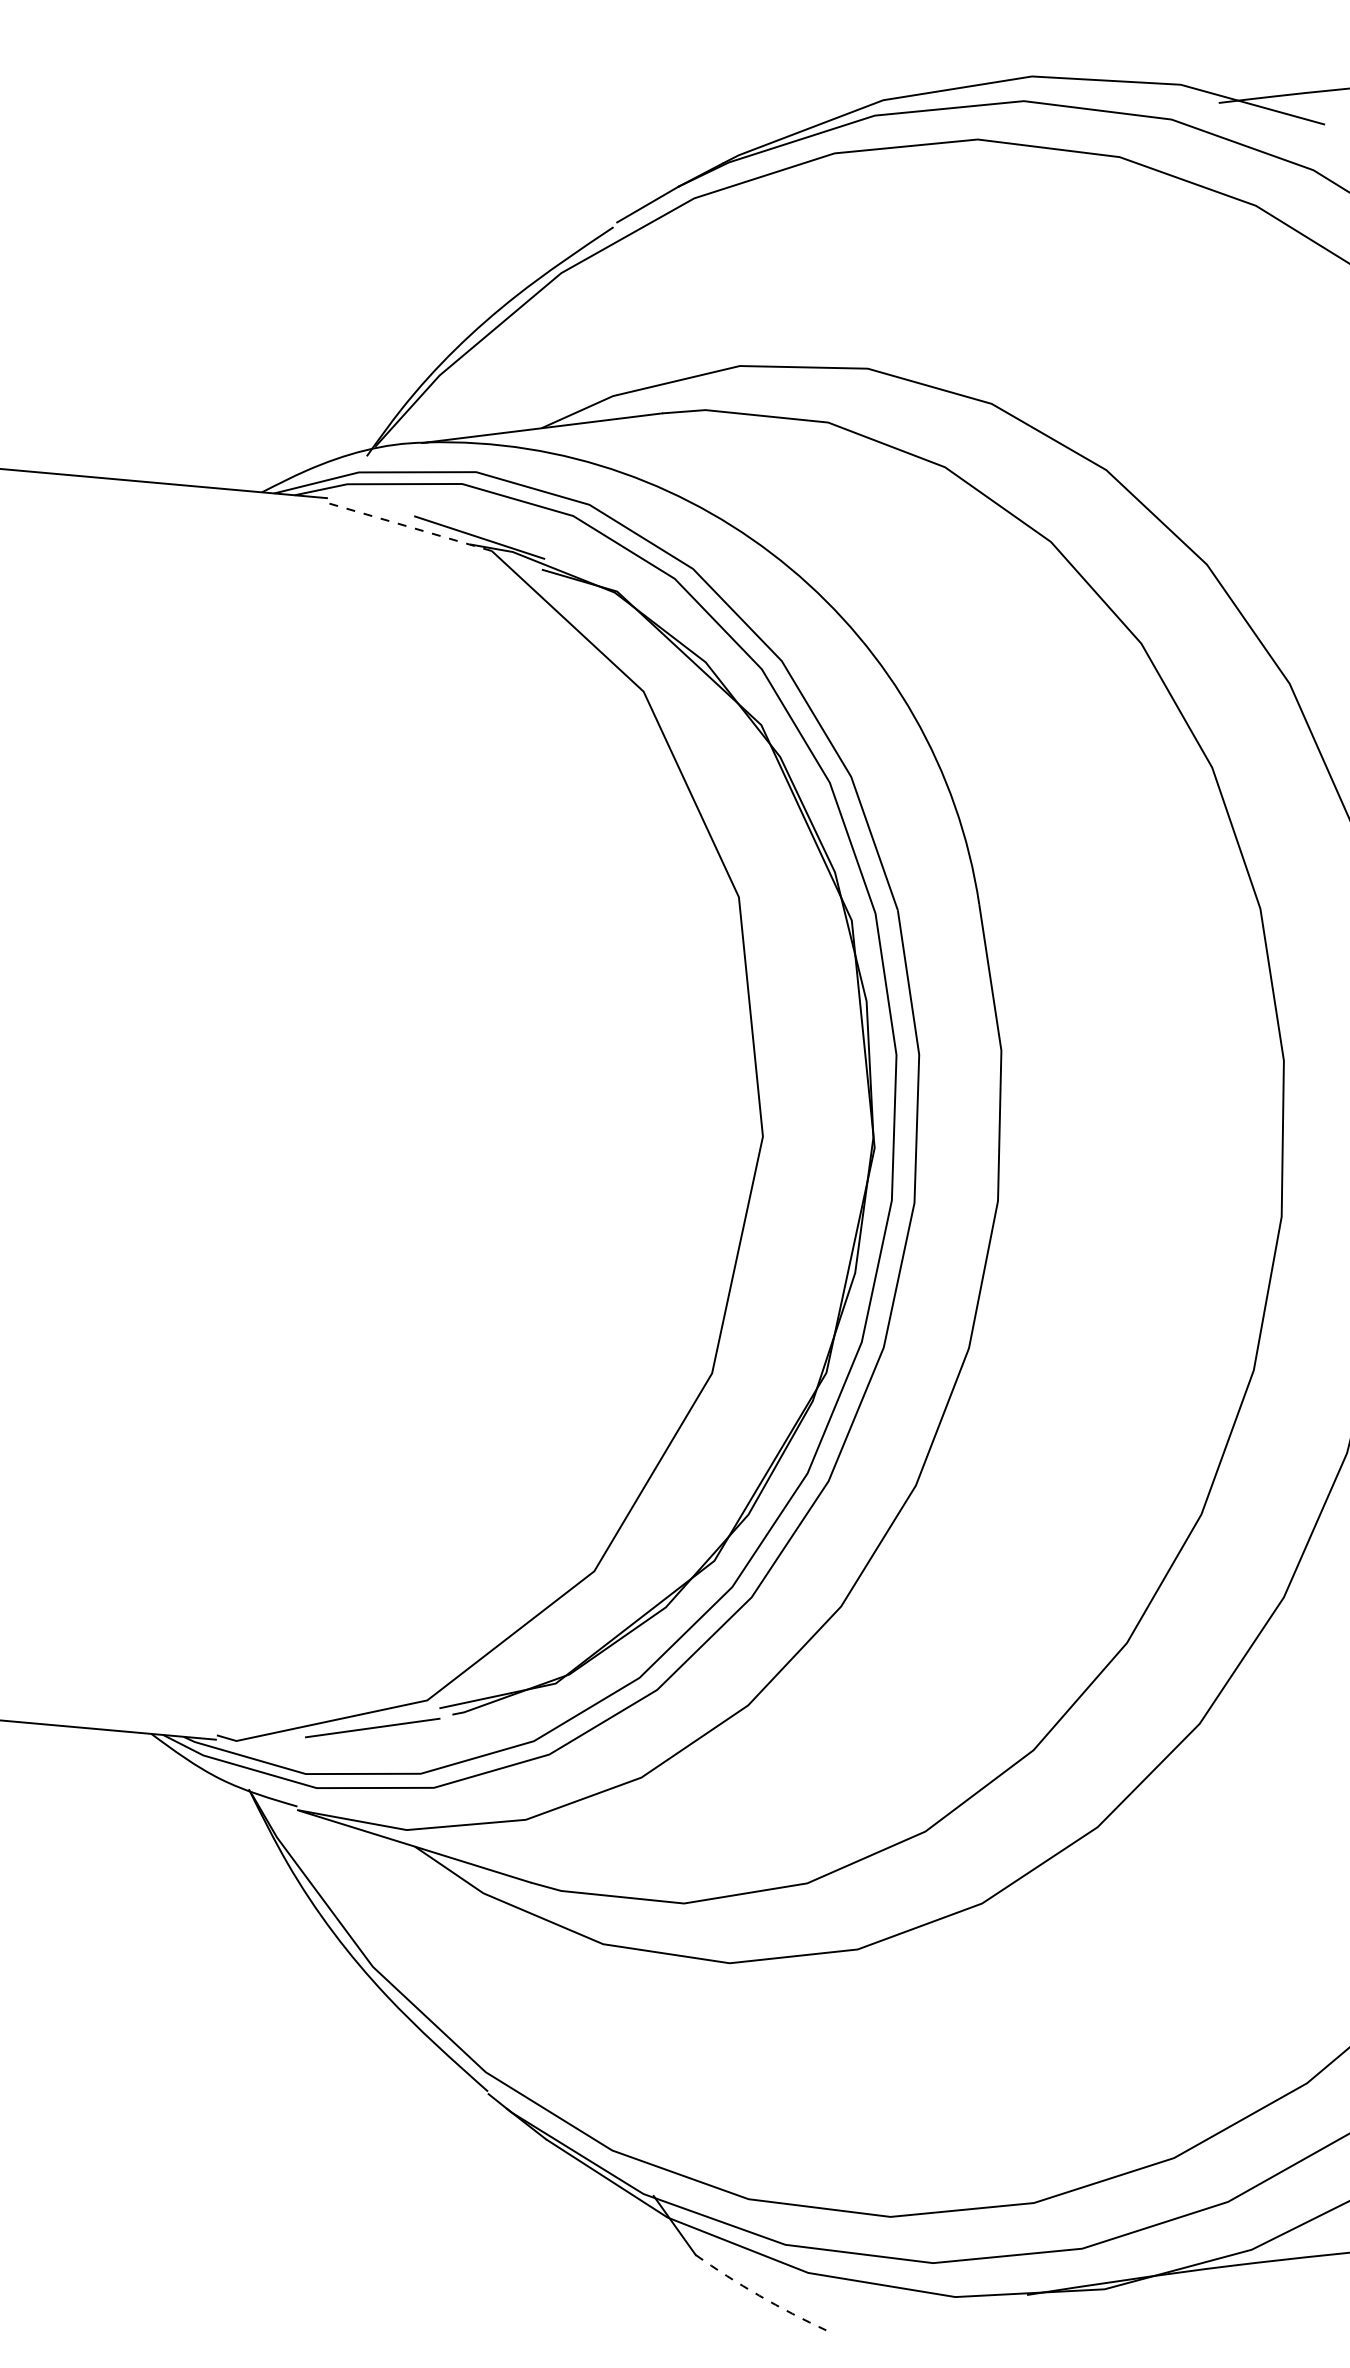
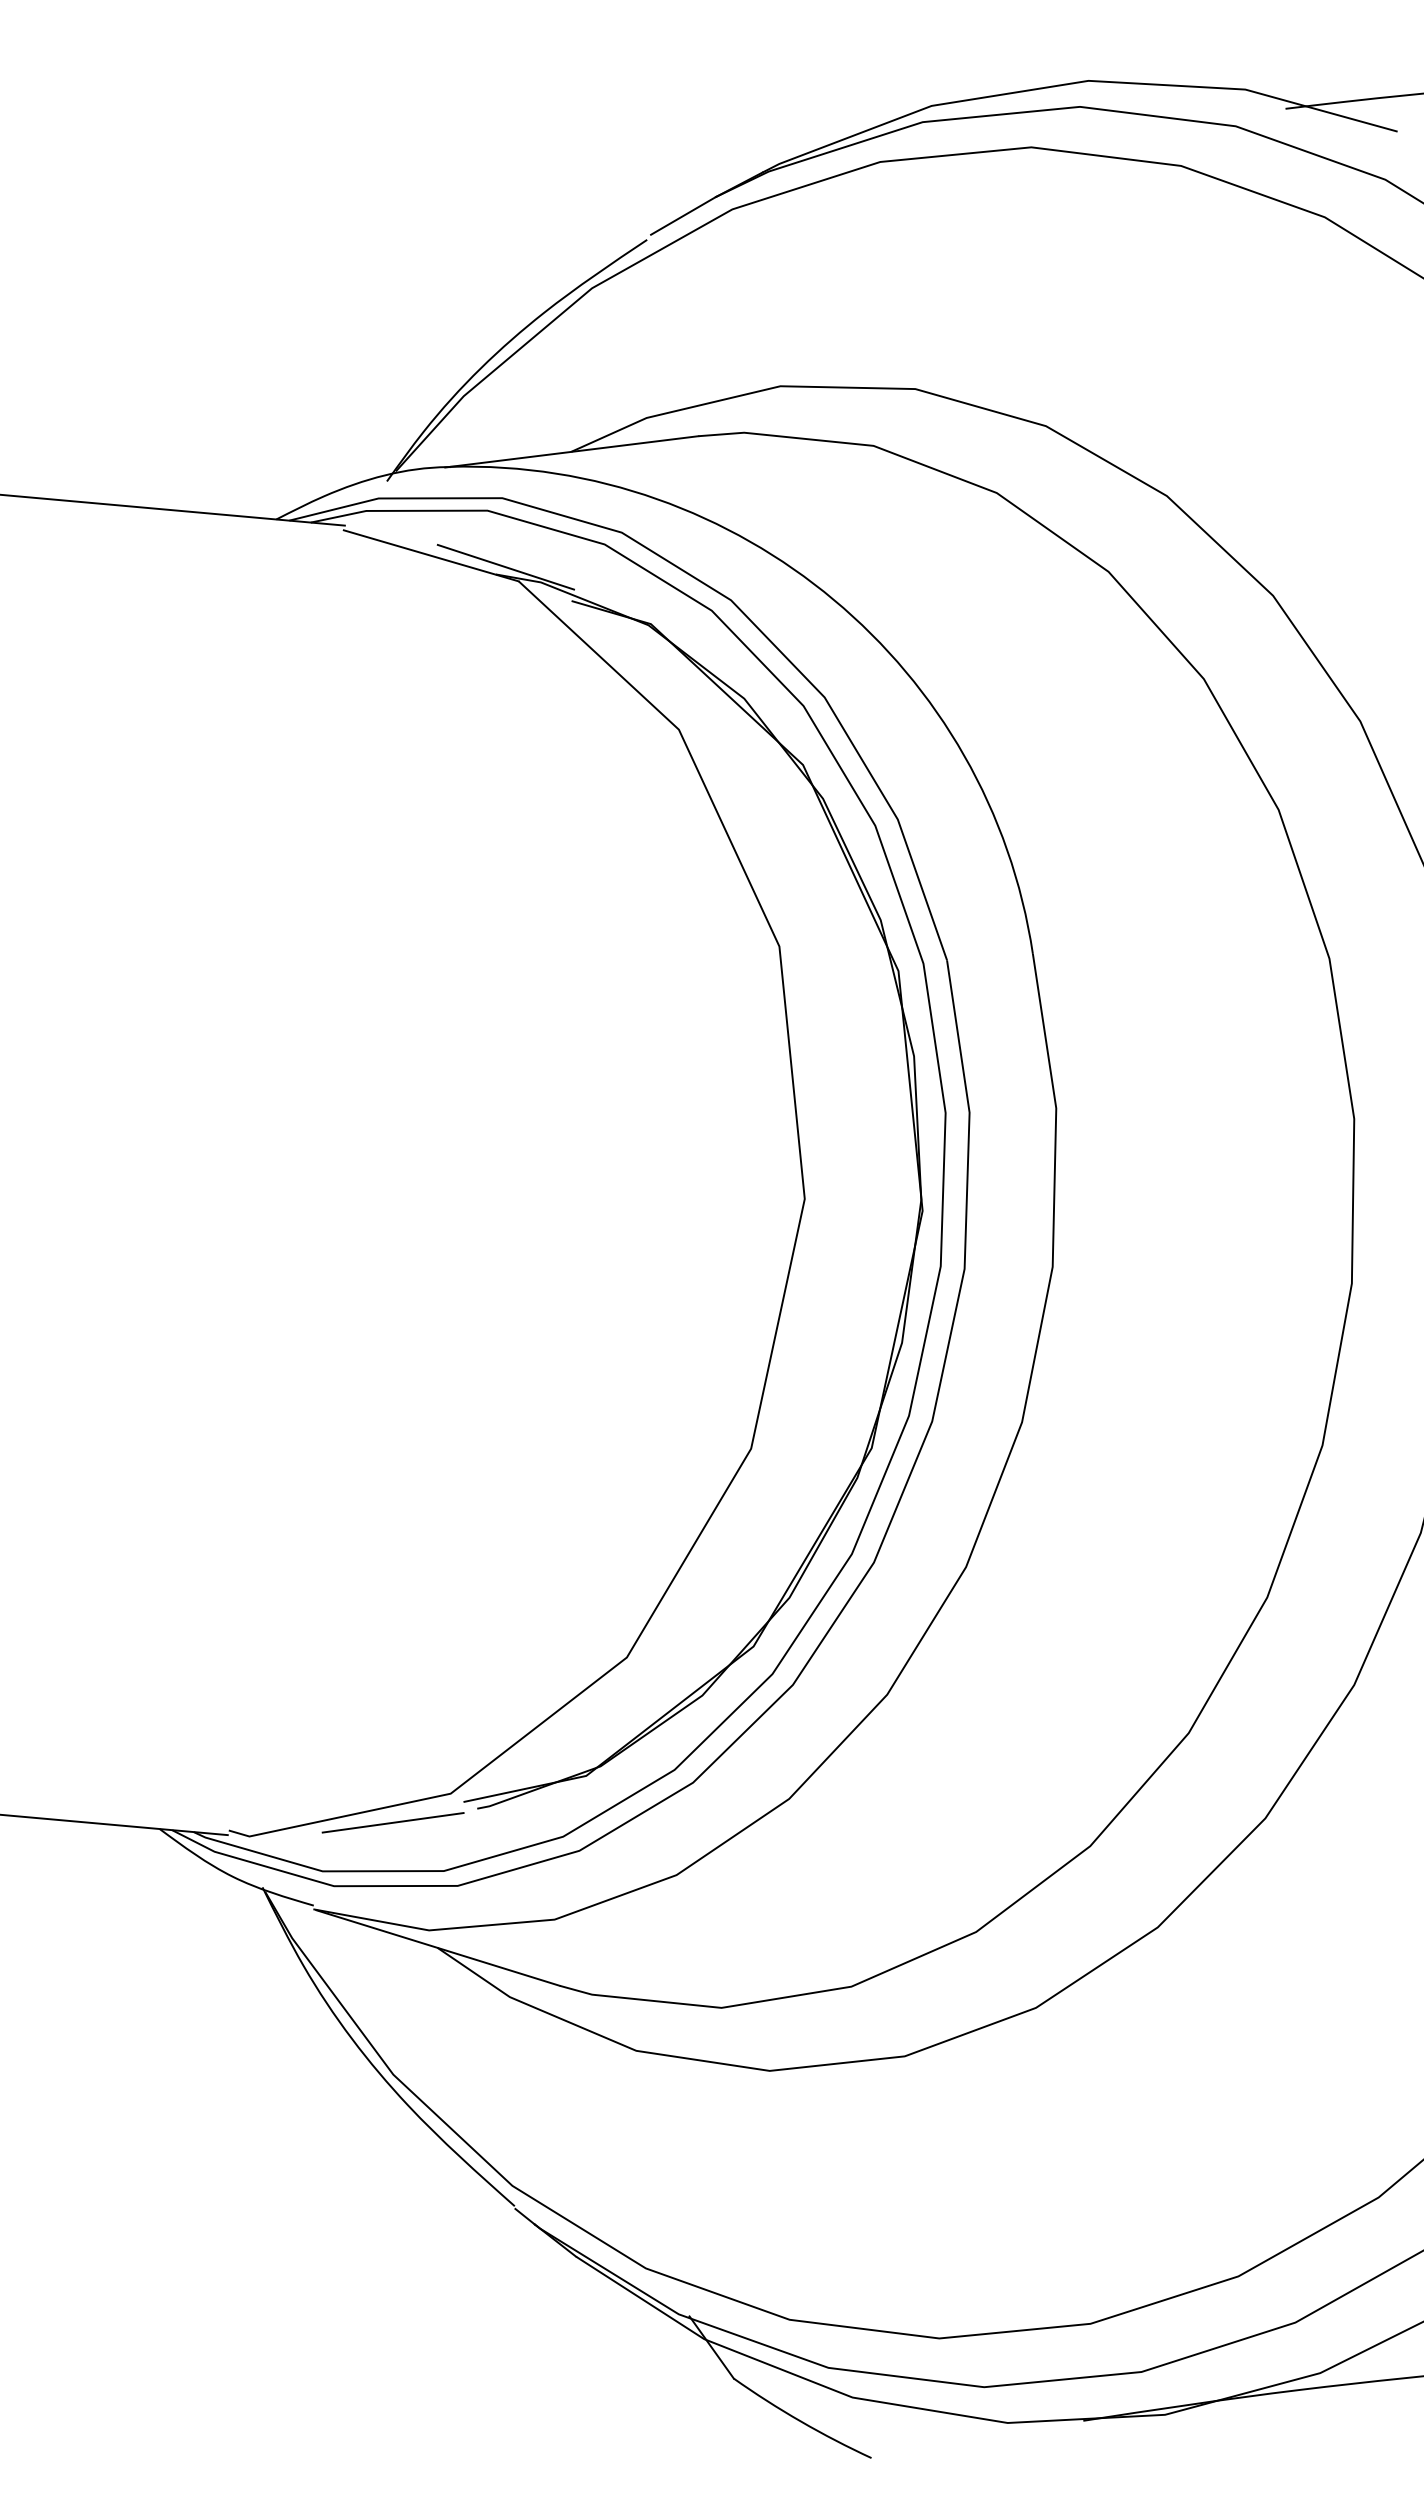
line: (408, 526) -> (430, 555), dashed -> solid
arc: (758, 2295) -> (800, 2421), dashed -> solid

